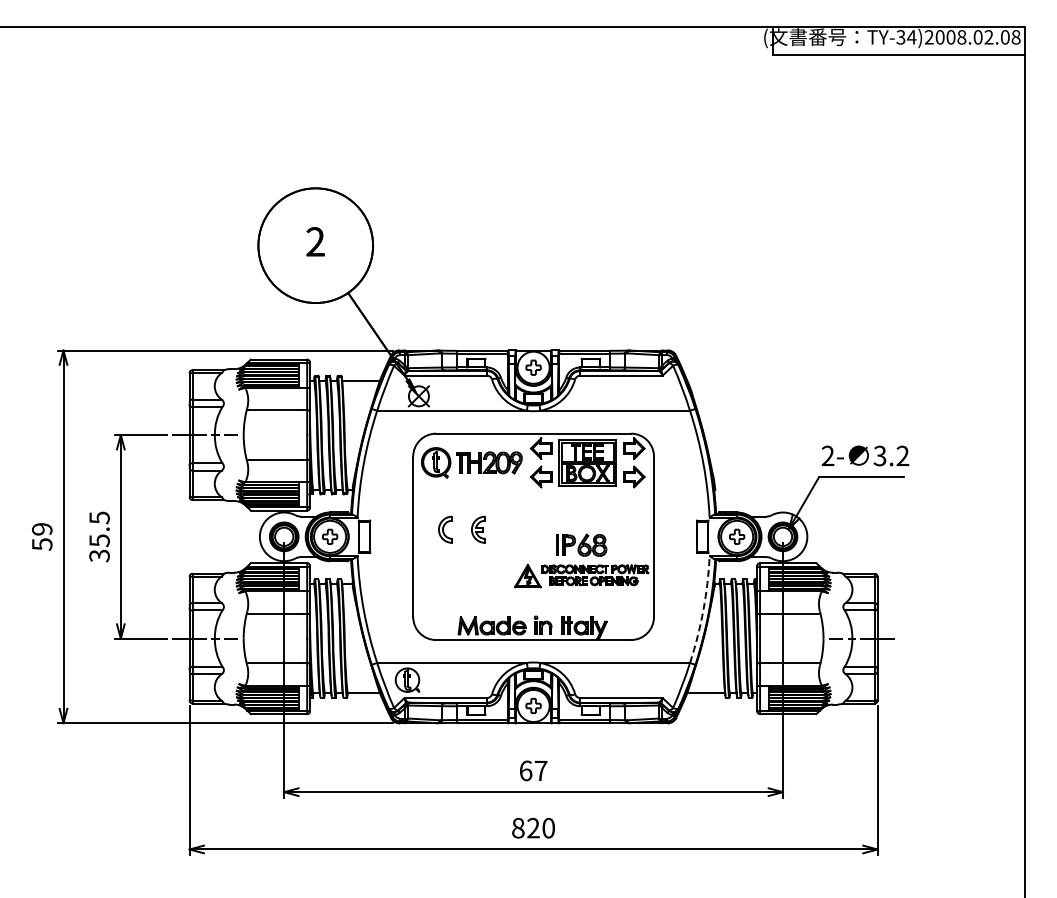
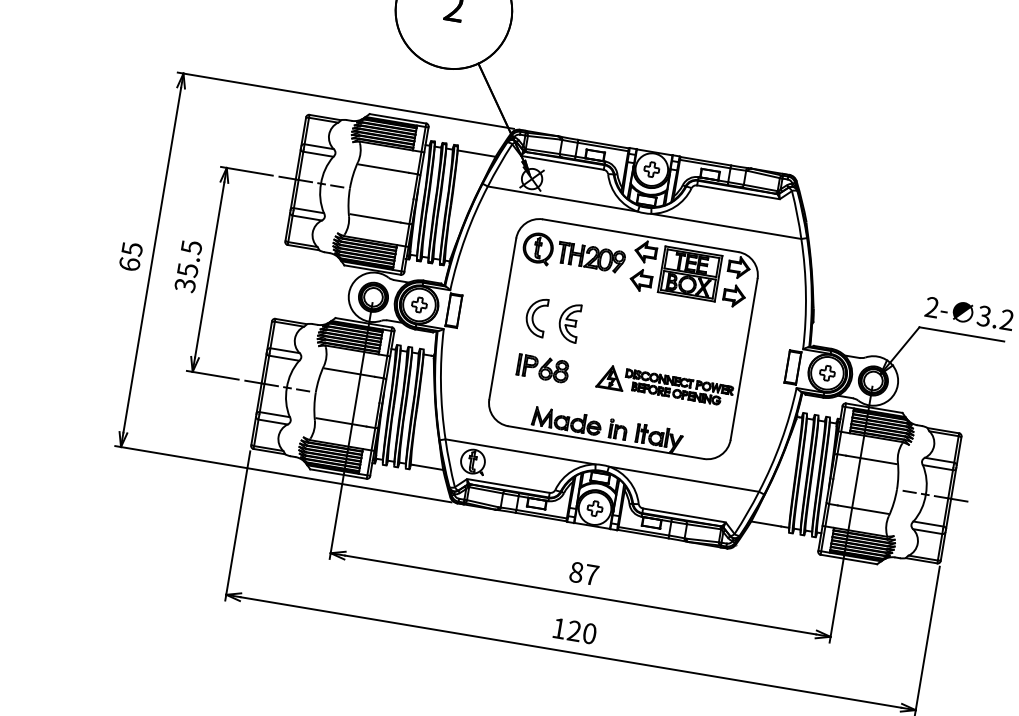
part: (445, 529) -> (536, 316), size x1.43
part: (478, 529) -> (569, 322), size x1.43
text: (42, 536) -> (131, 256), 59 -> 65
part: (581, 544) -> (543, 367), moved
arc: (703, 610) -> (781, 441), dashed -> solid
text: (525, 770) -> (576, 571), 67 -> 87
text: (518, 828) -> (559, 628), 820 -> 120

